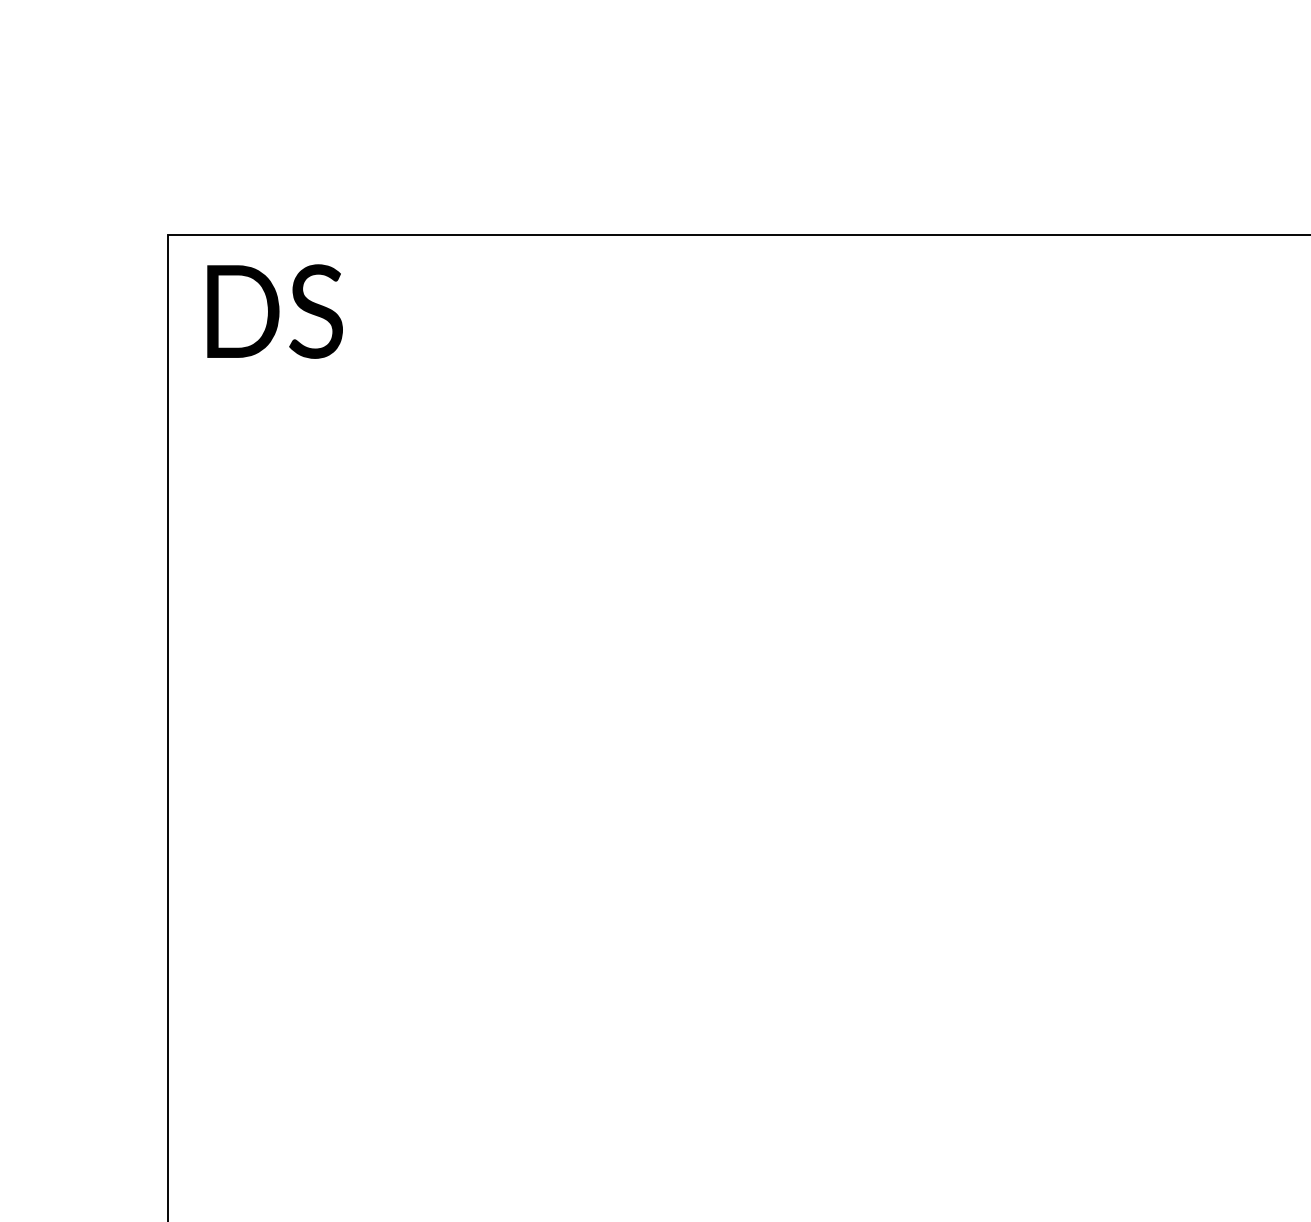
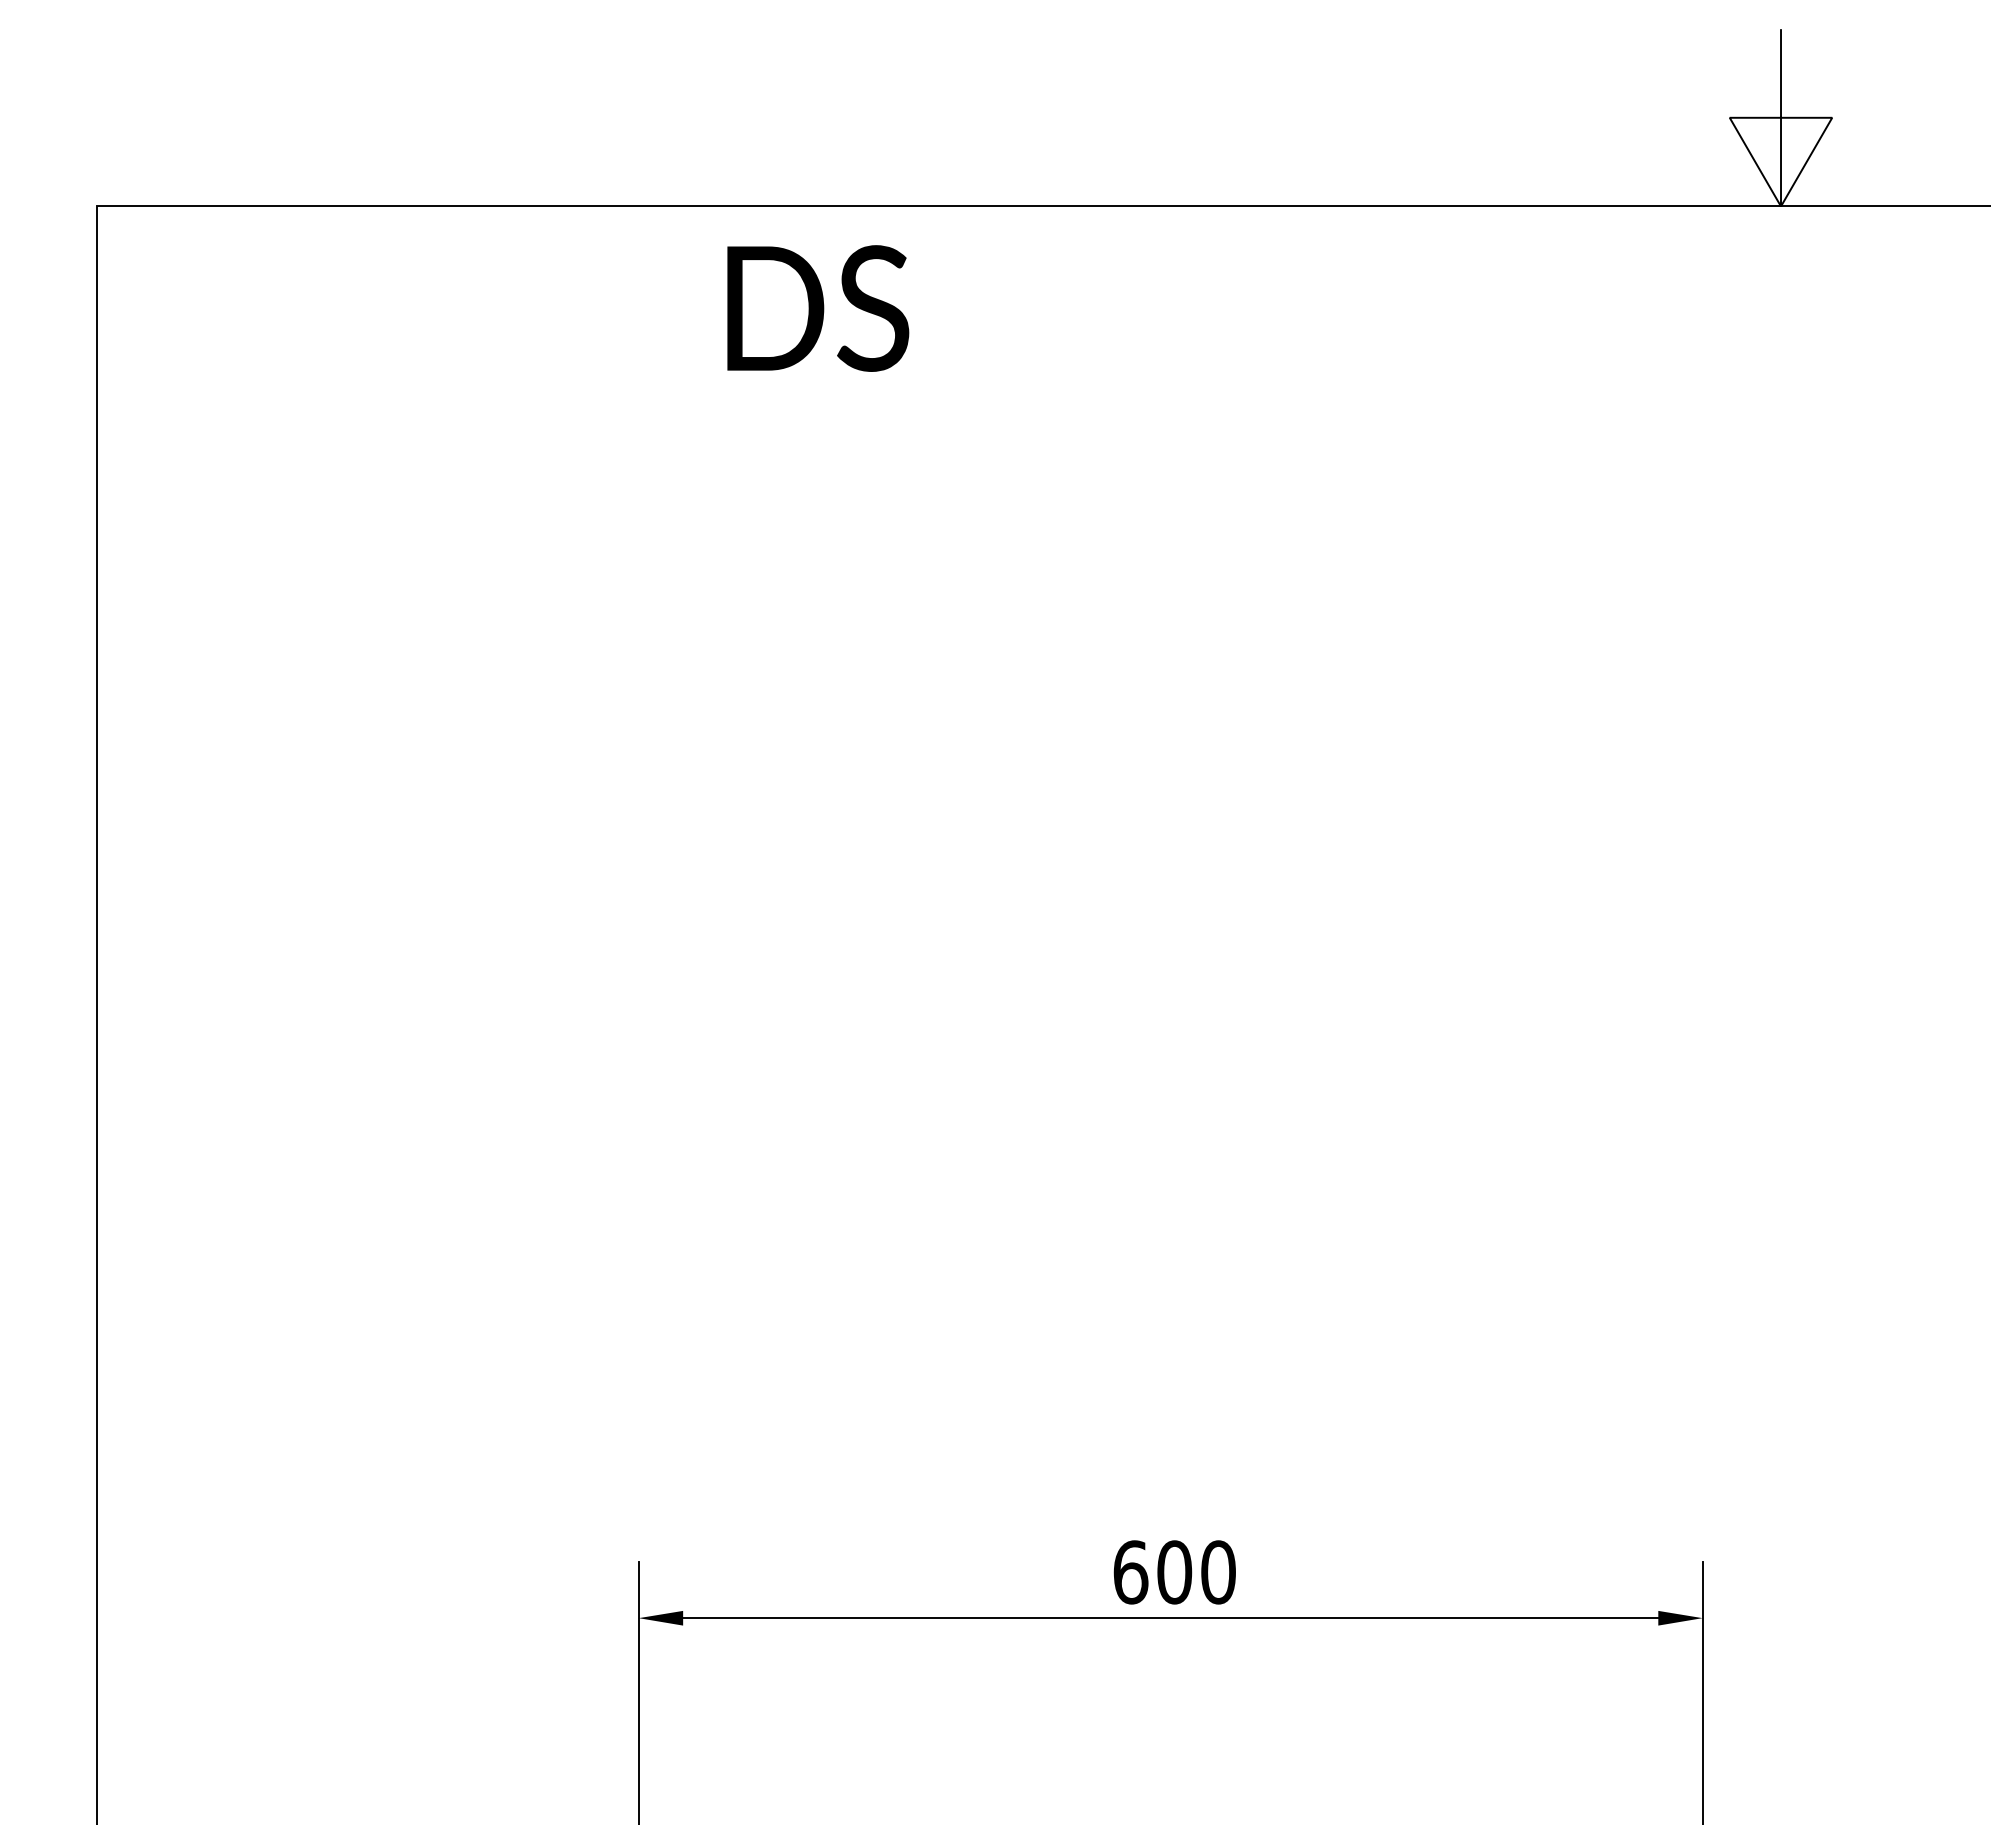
text: (275, 311) -> (818, 308), moved

